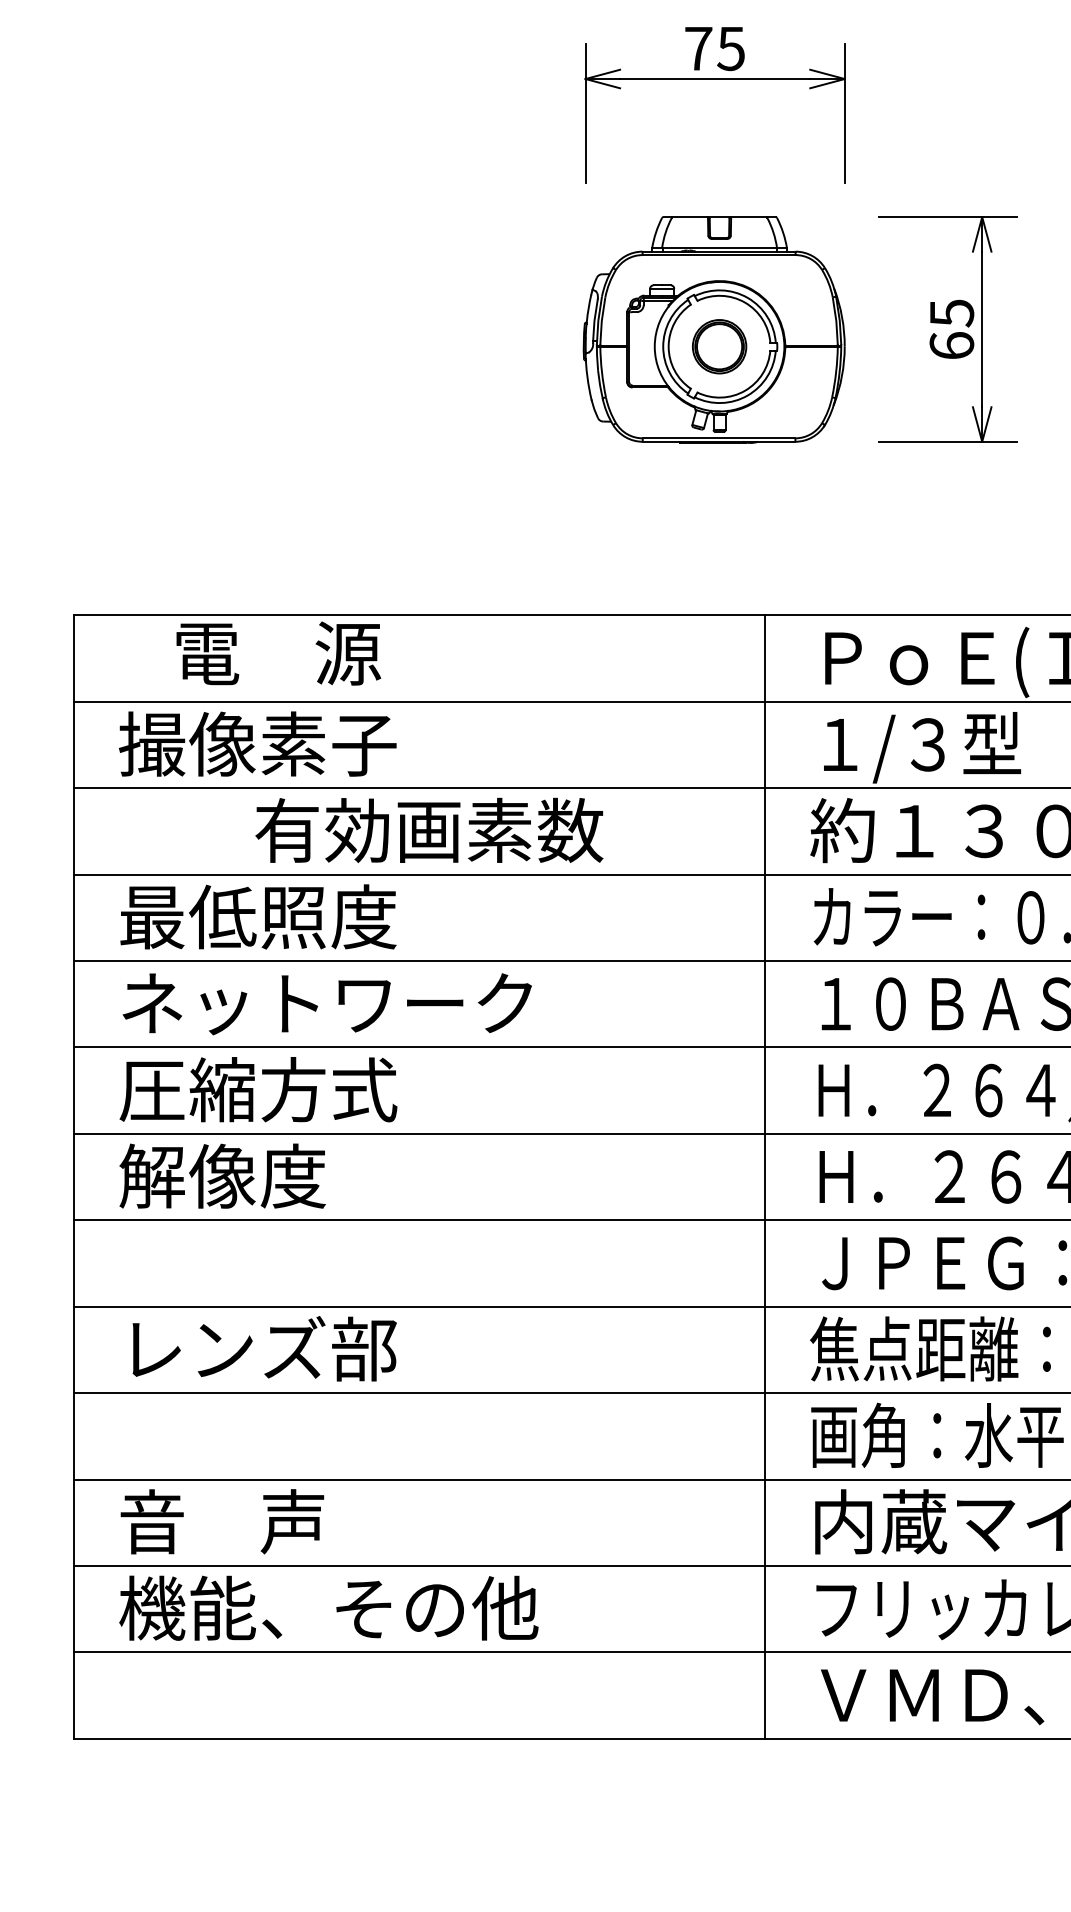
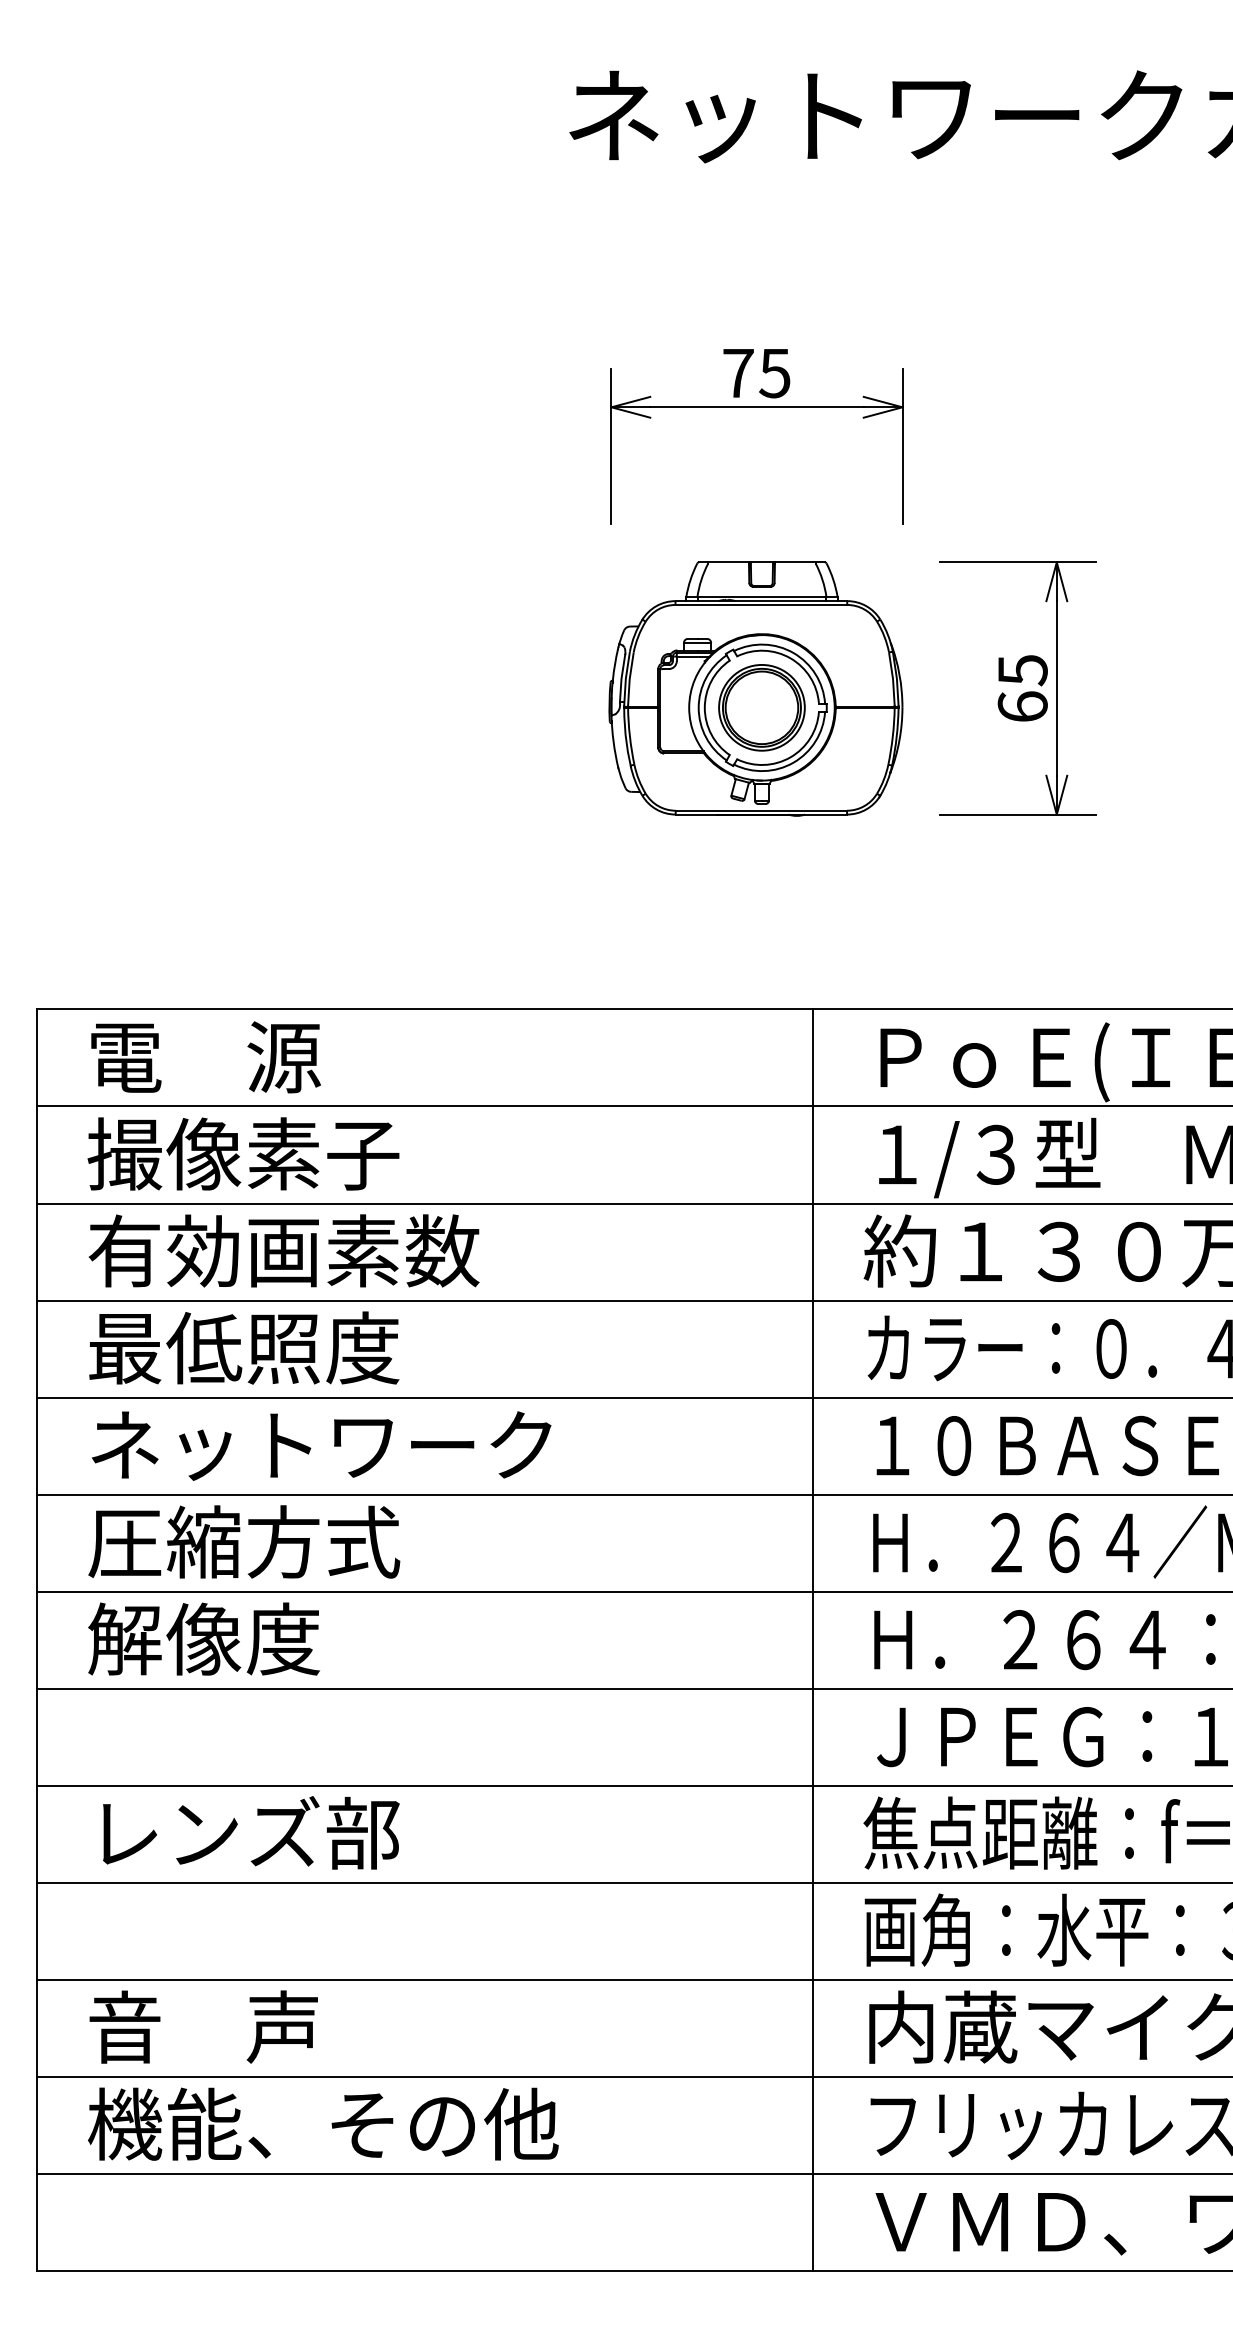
part: (719, 346) -> (761, 707), size x1.43
text: (278, 653) -> (205, 1057), moved
text: (428, 830) -> (283, 1250), moved

